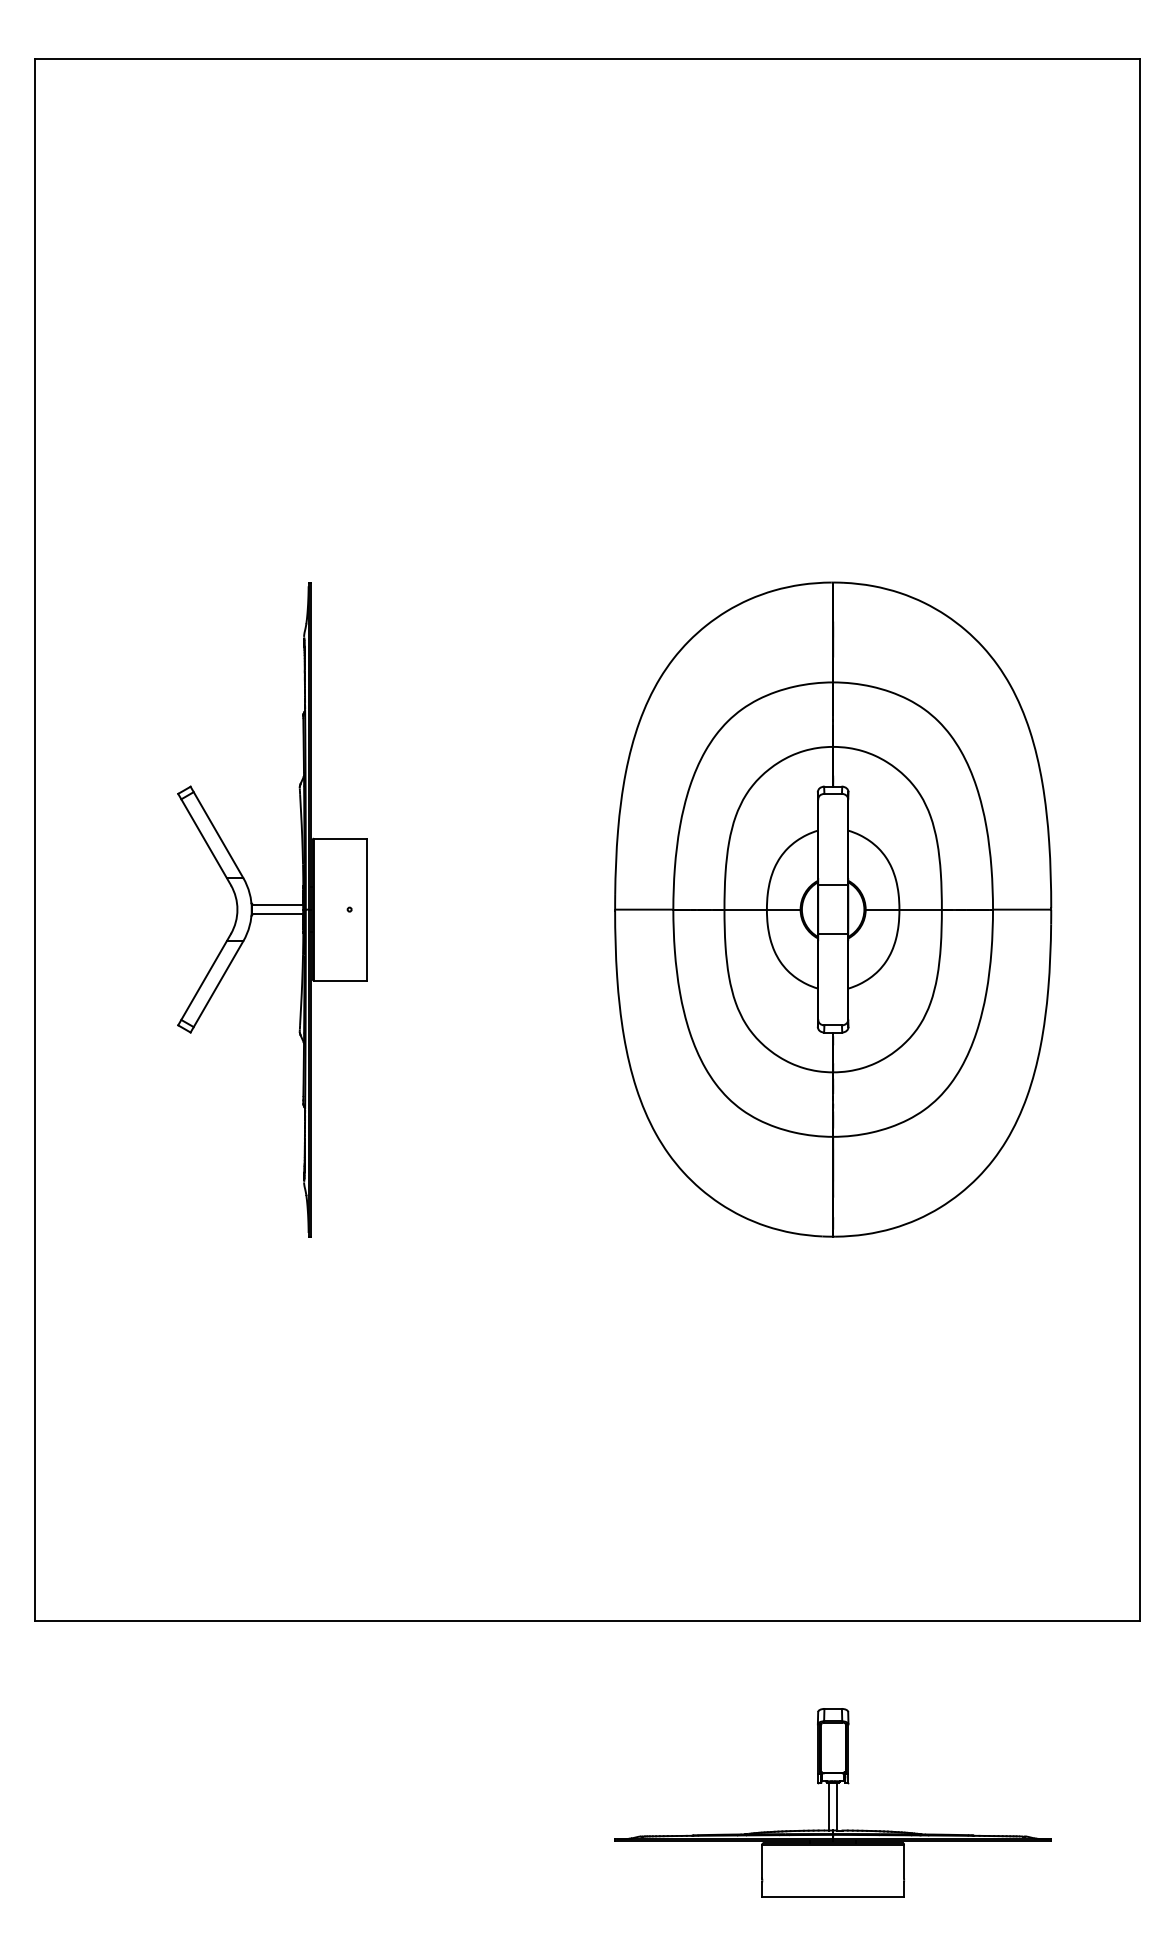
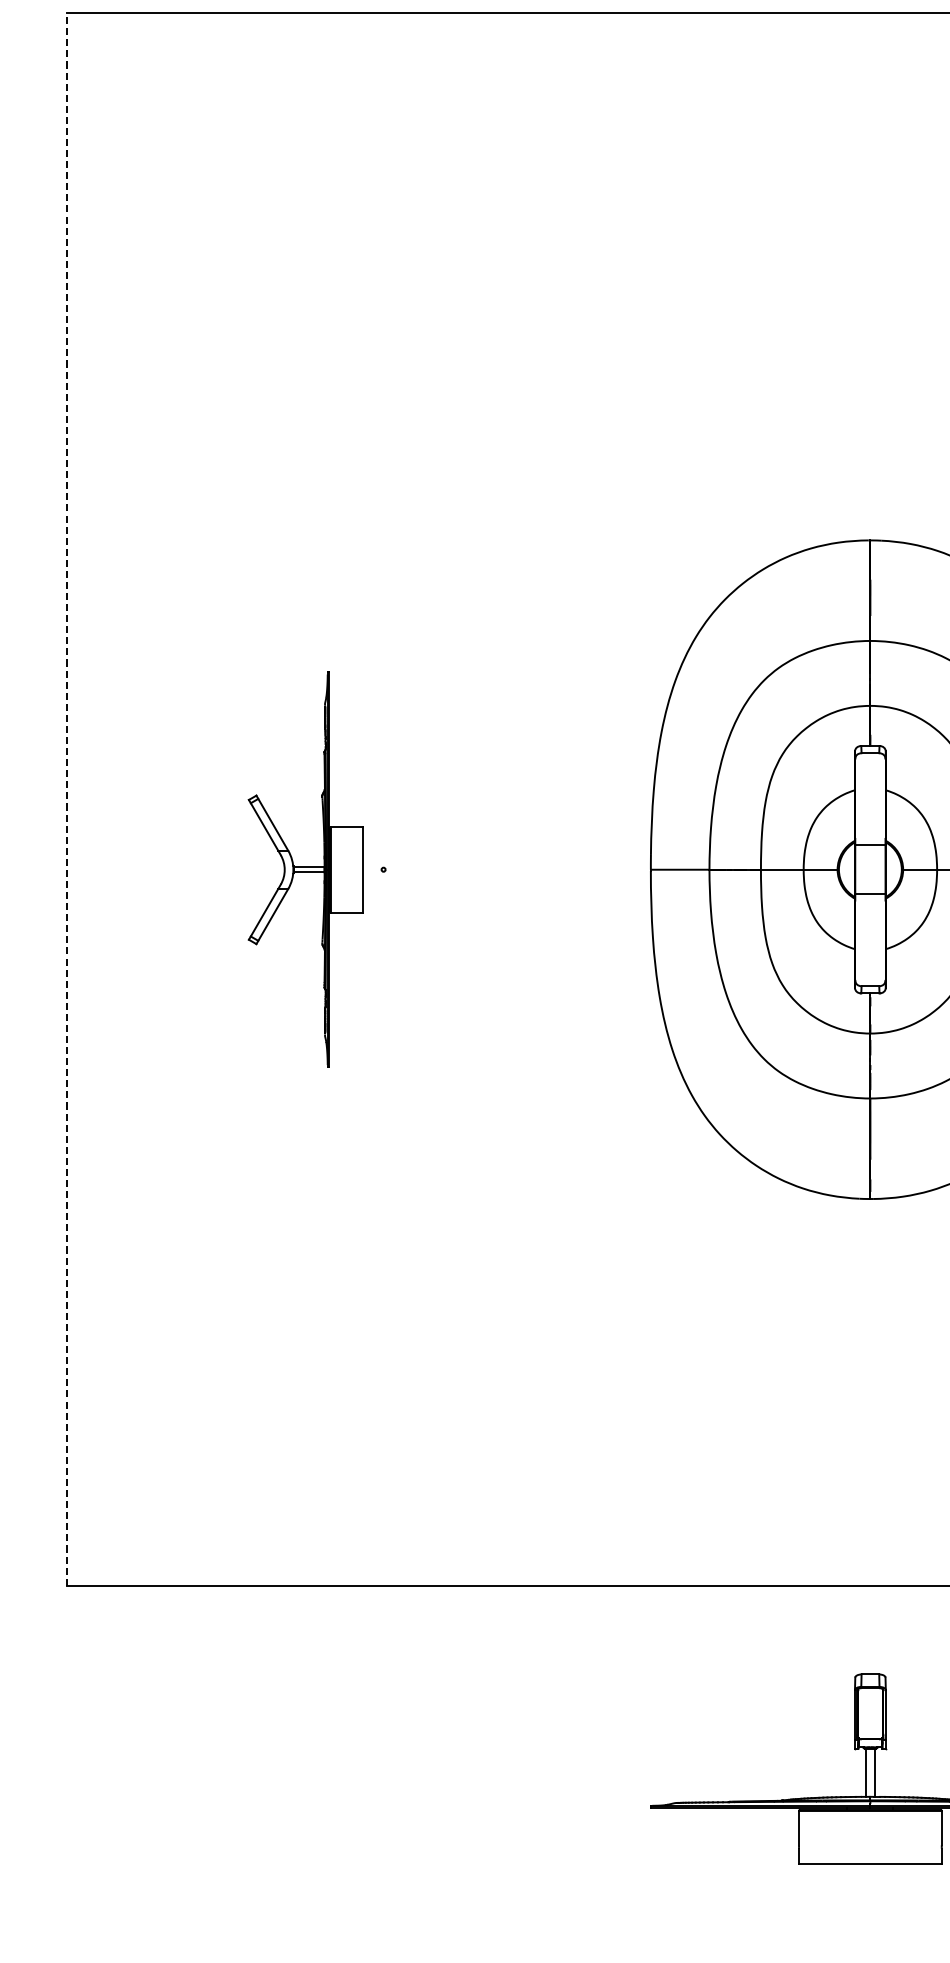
line: (35, 839) -> (67, 799), solid -> dashed
part: (272, 909) -> (305, 869), size x0.6

